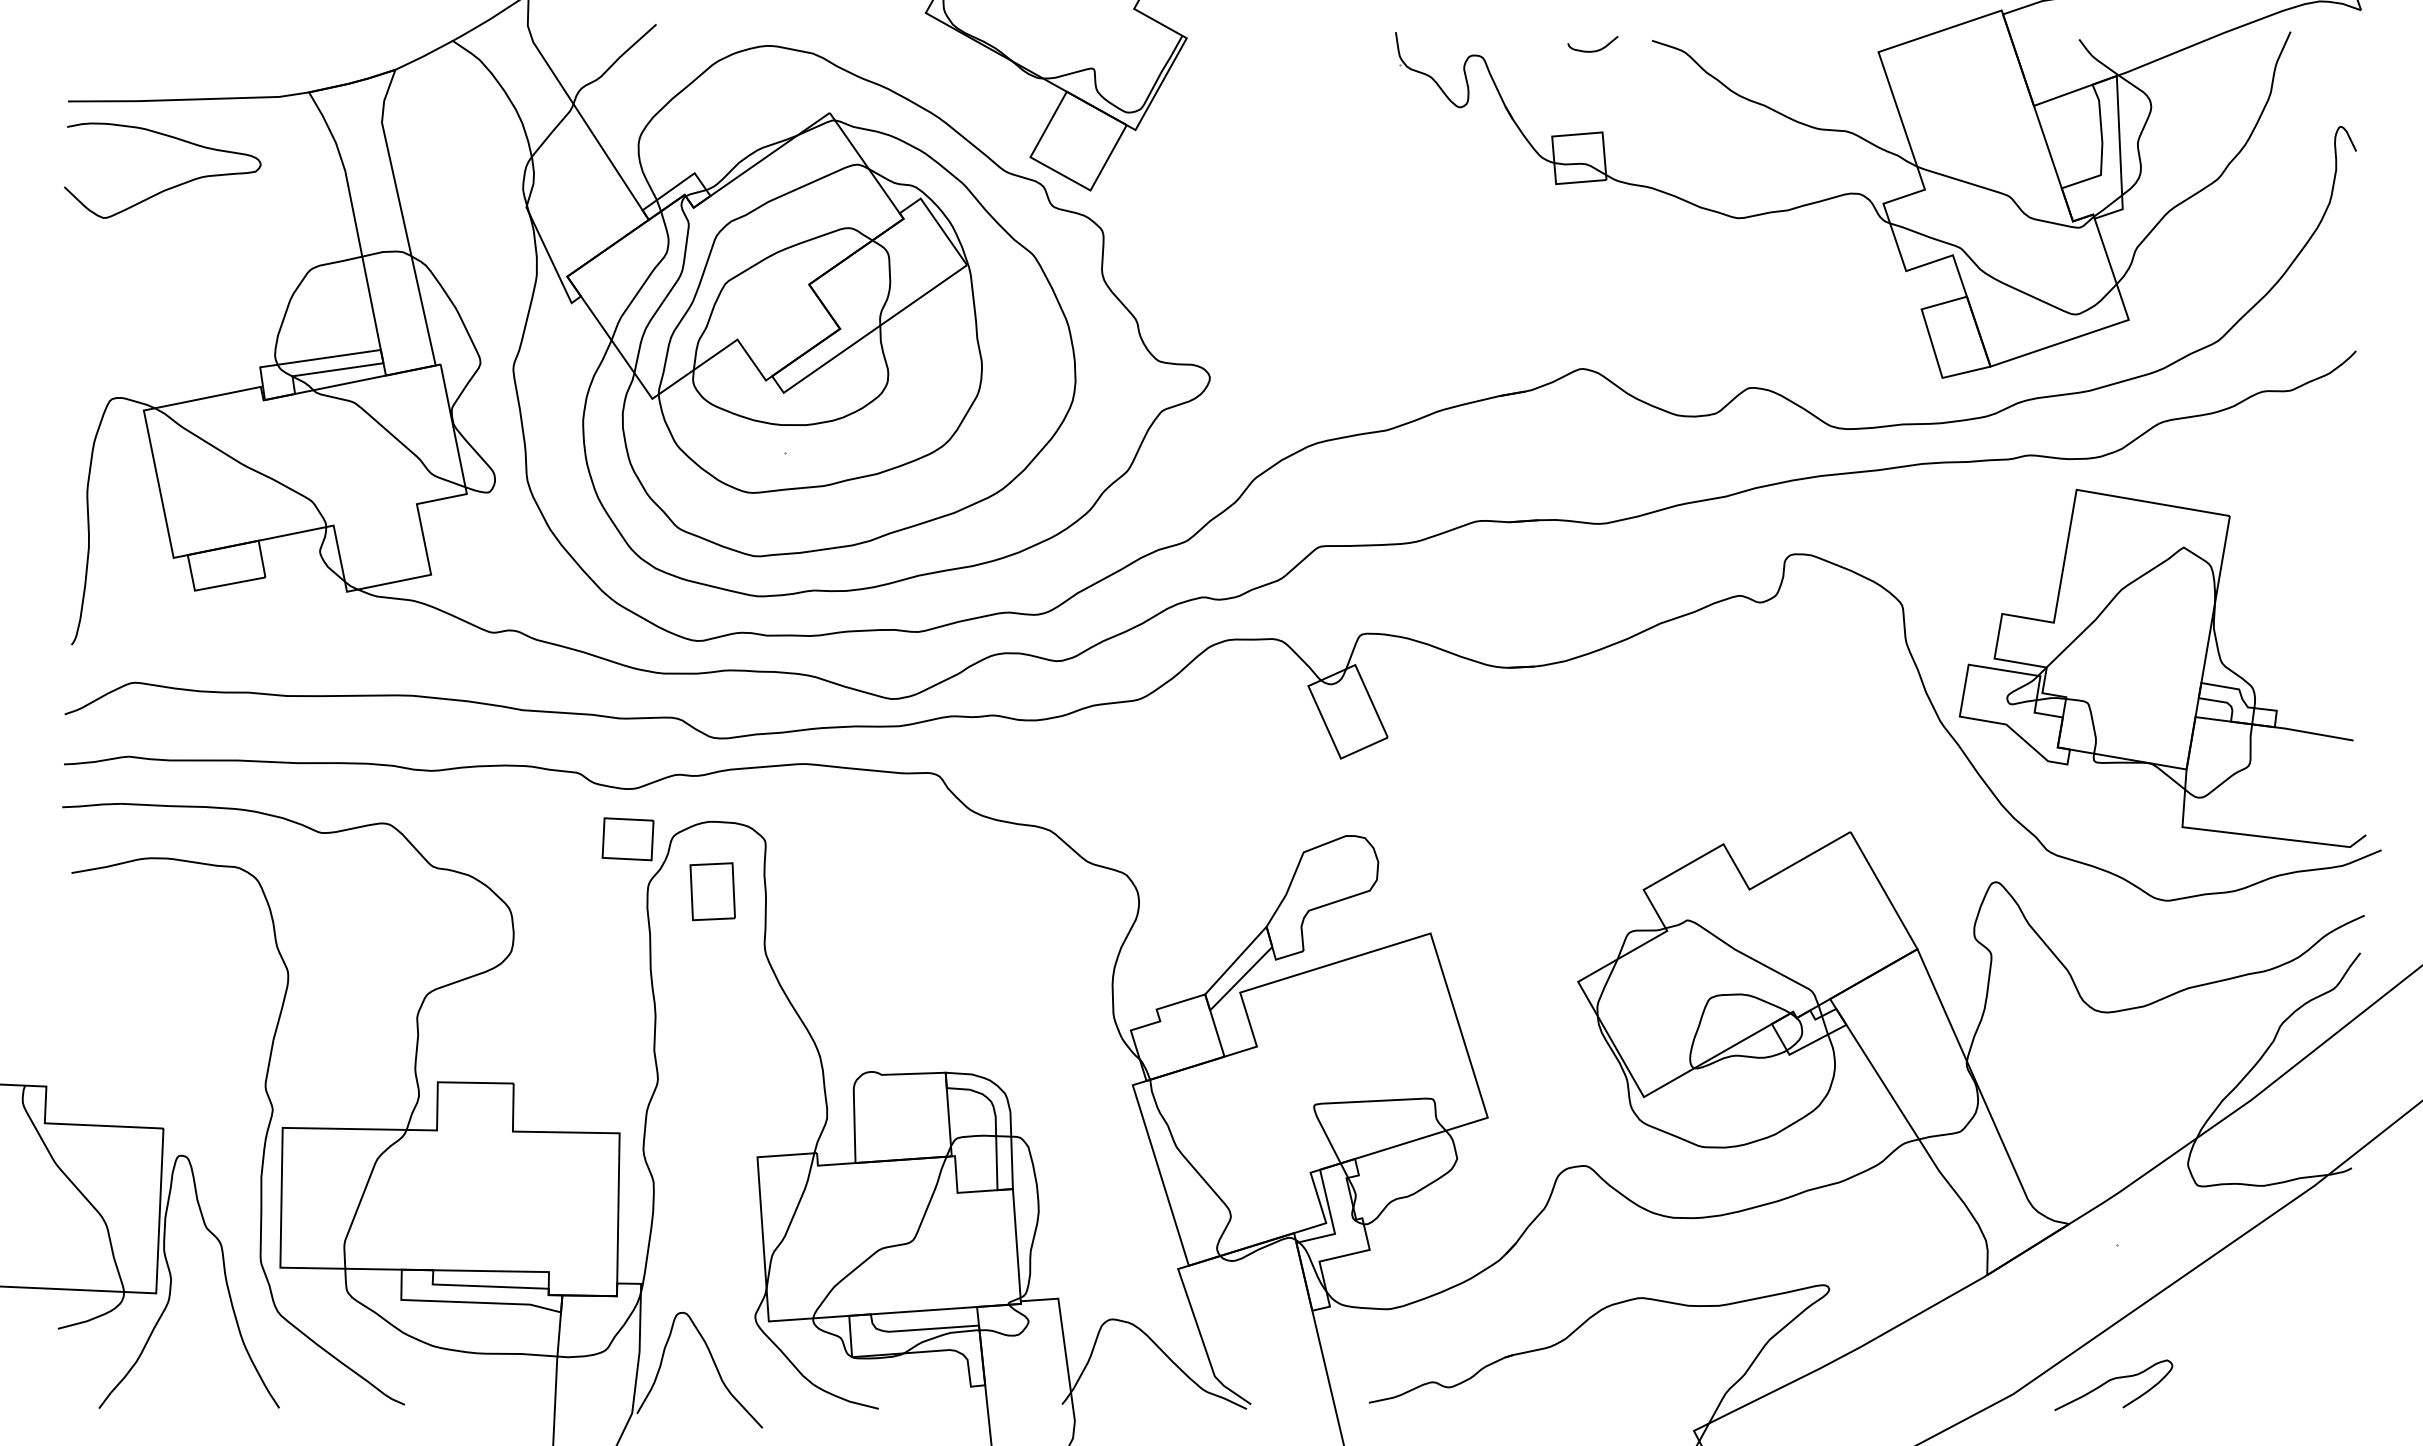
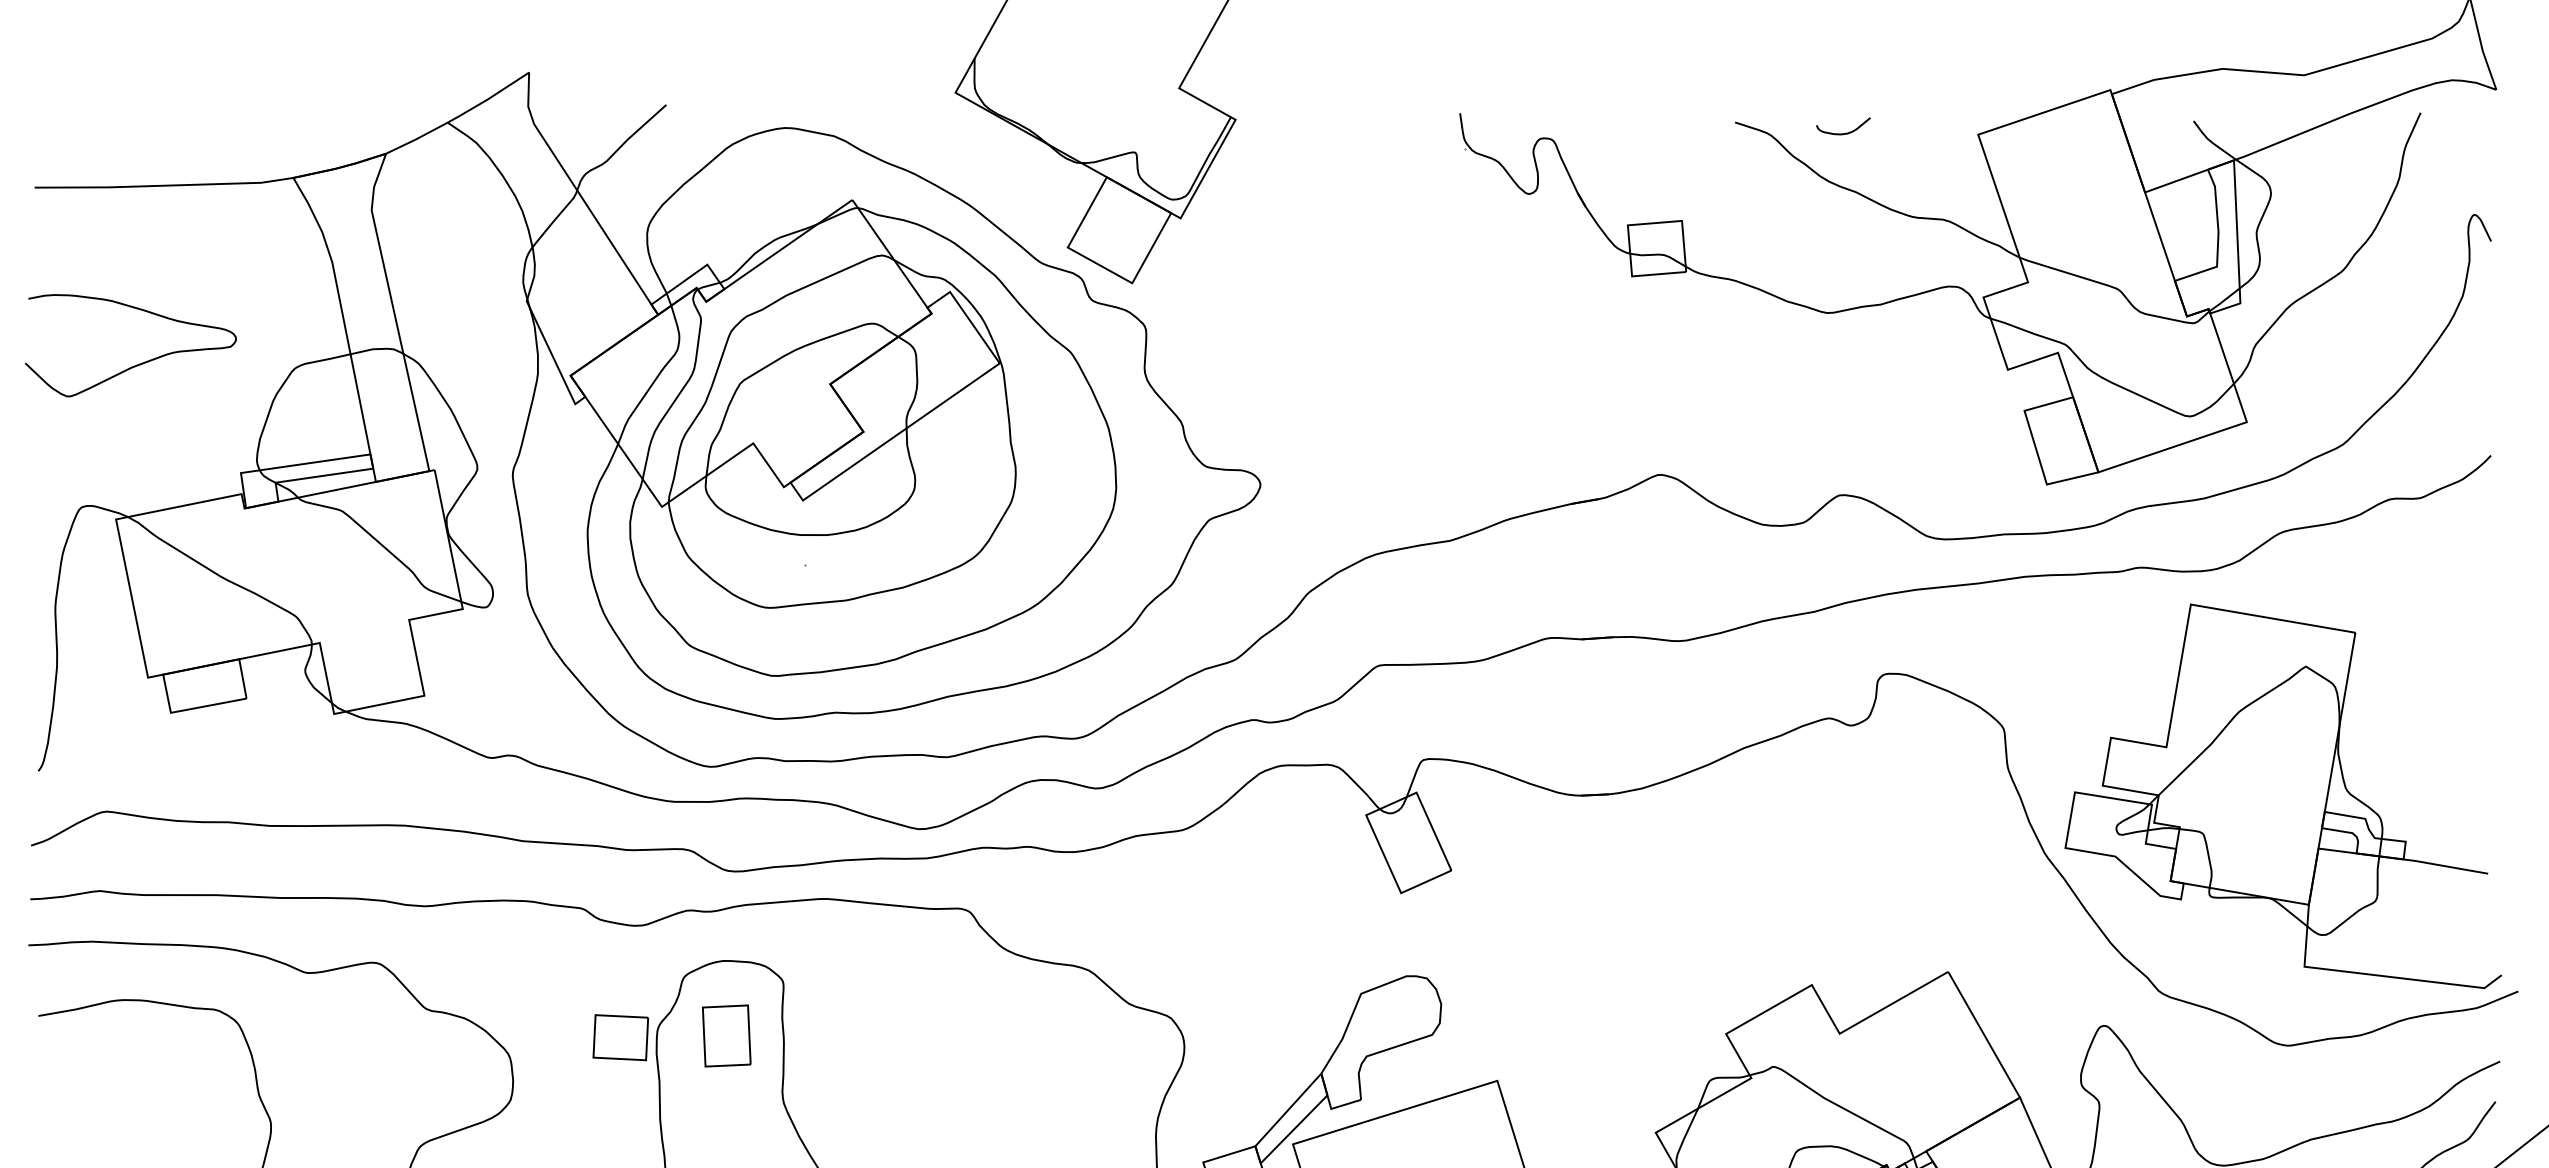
curve: (1592, 50) -> (1842, 132), moved
curve: (169, 187) -> (138, 363), moved
part: (627, 839) -> (620, 1037), moved

